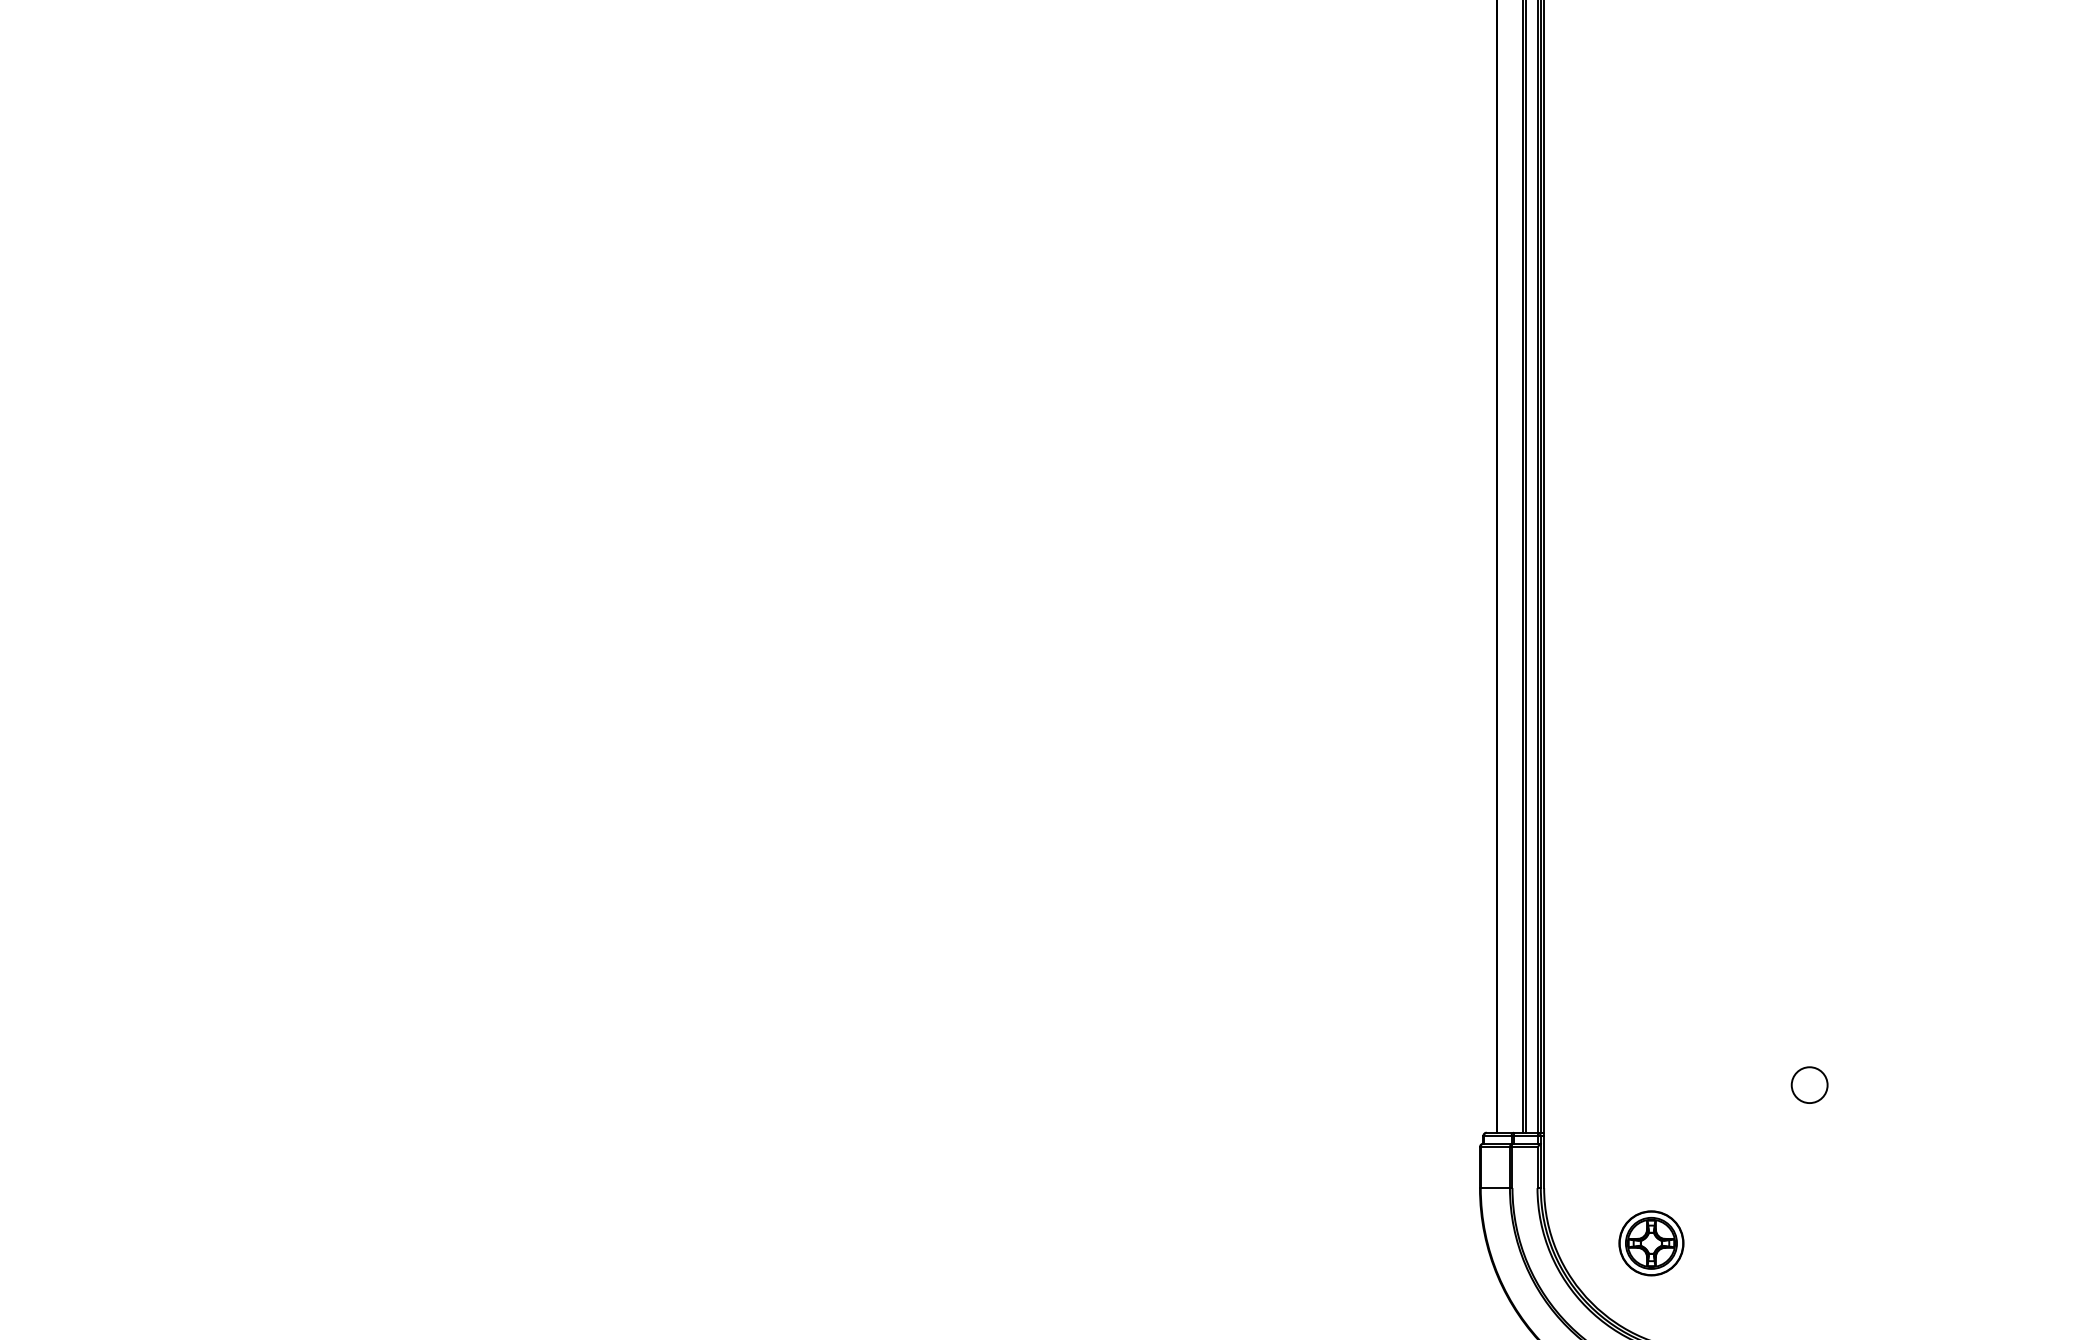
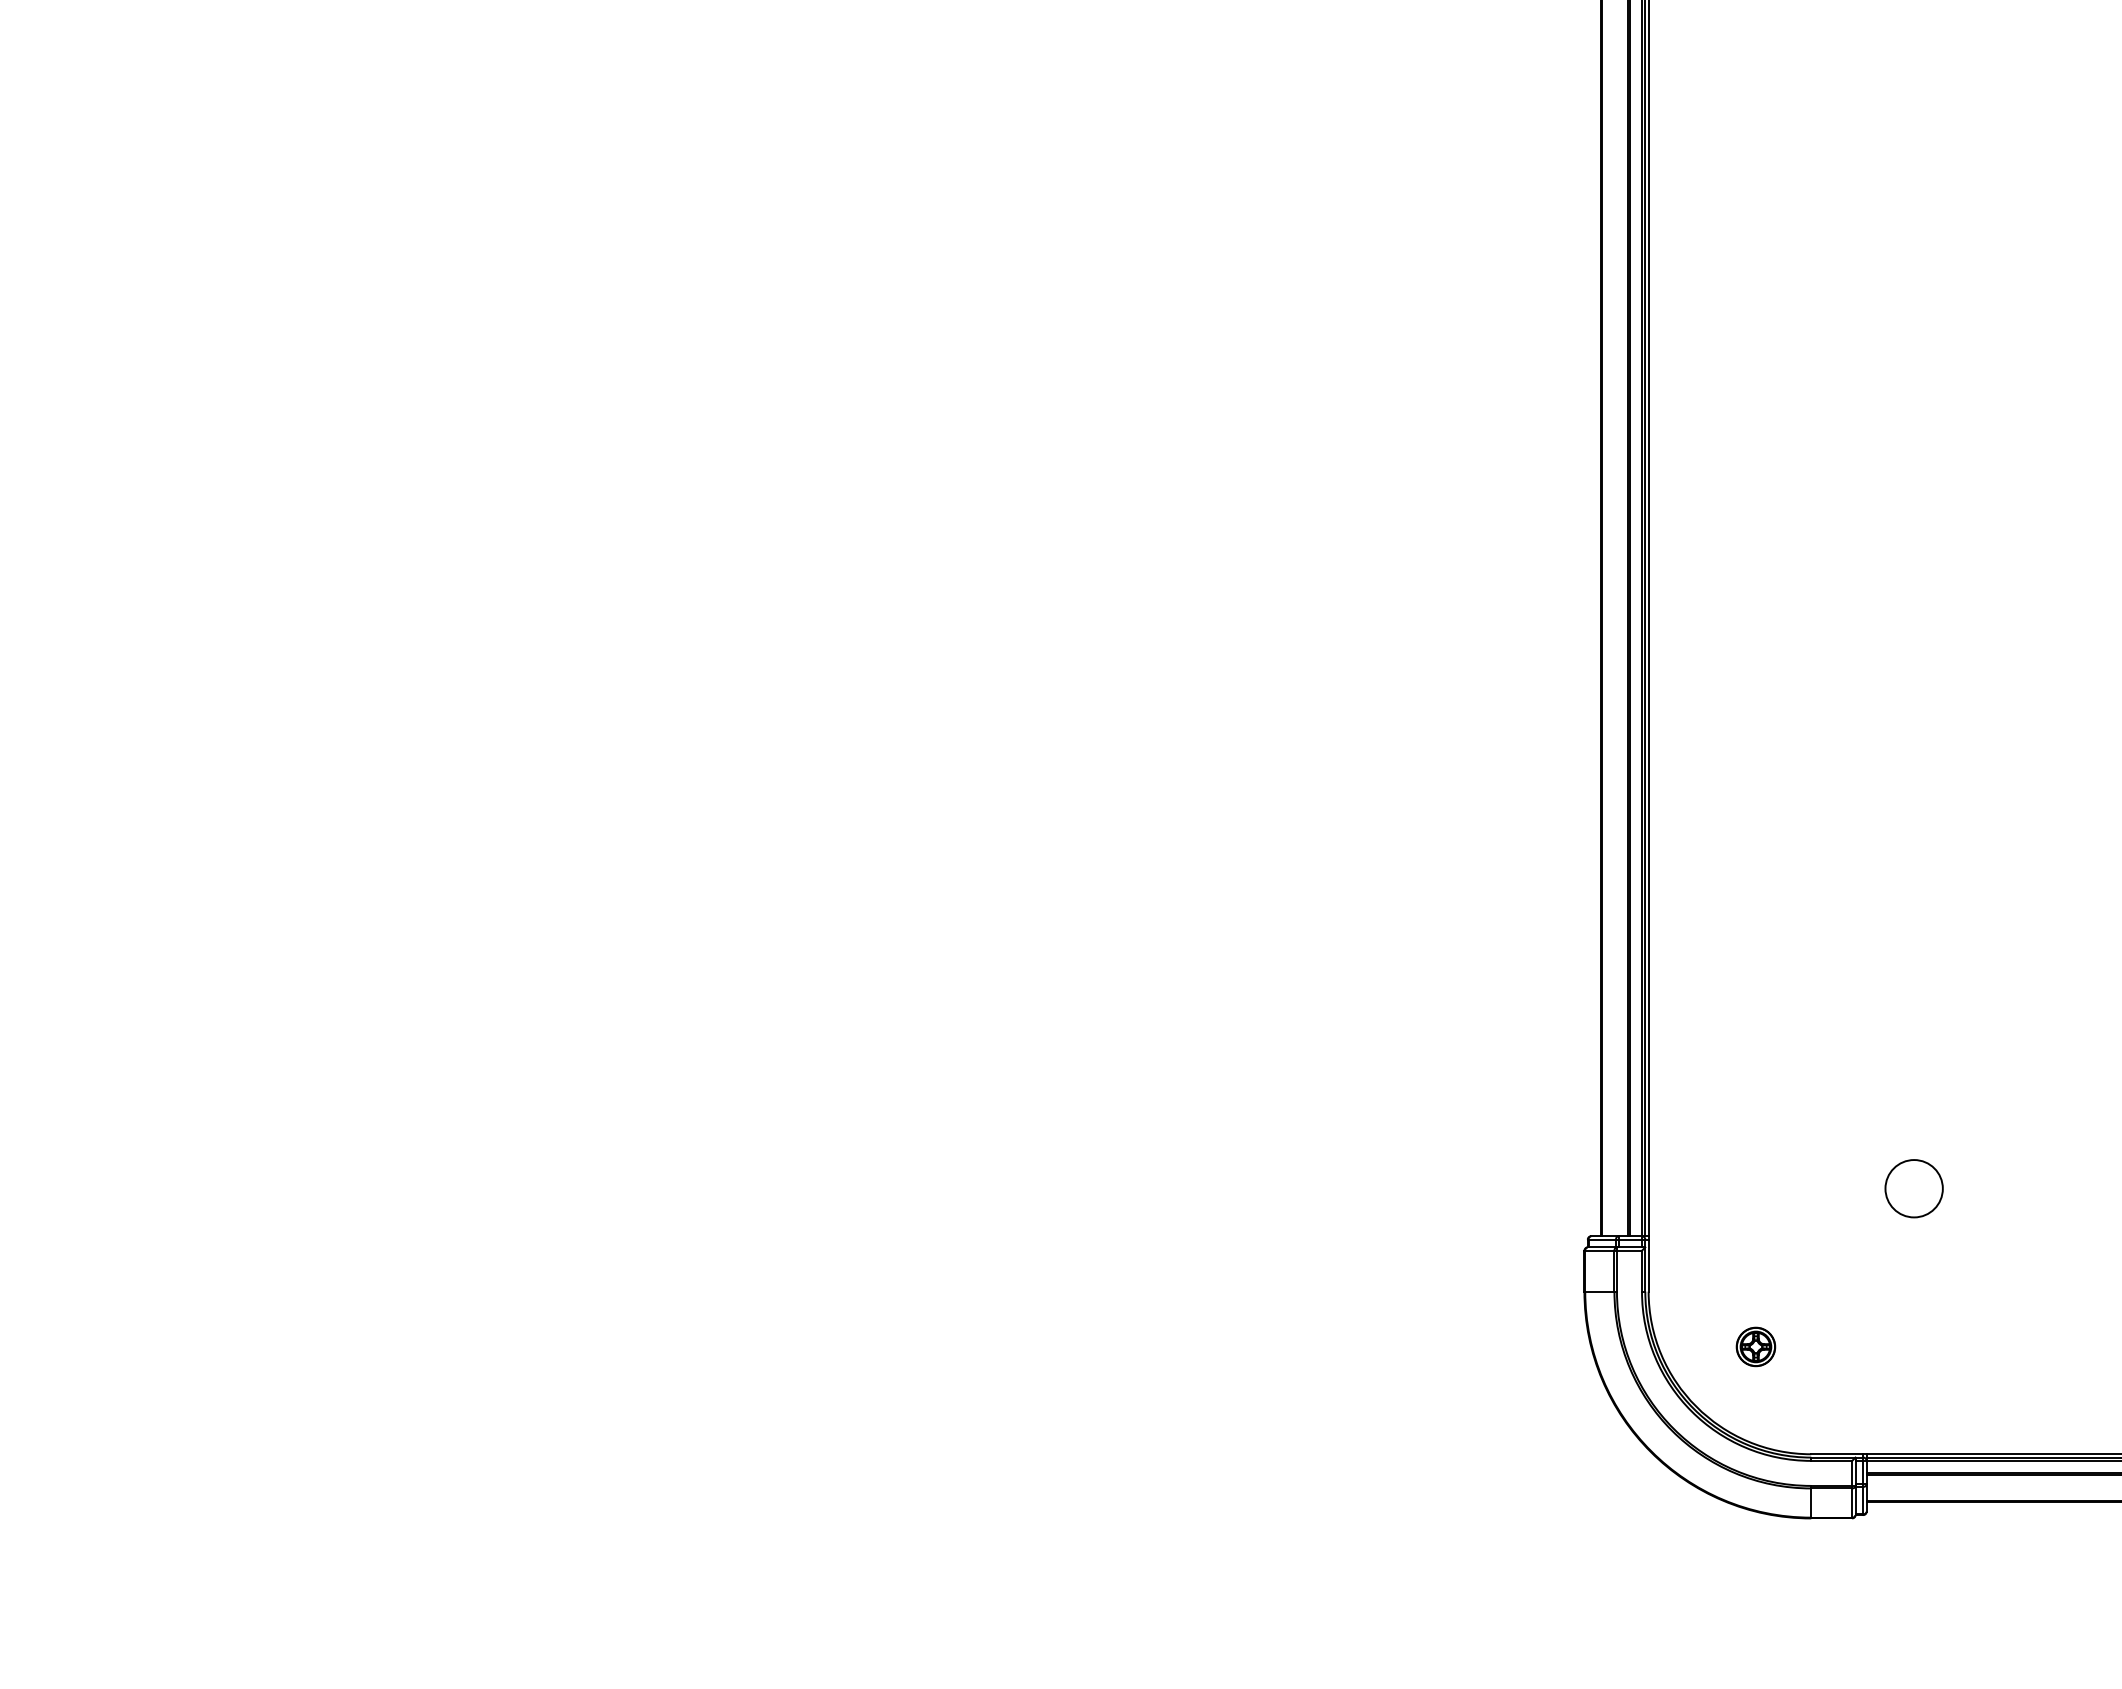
circle: (1810, 1084) -> (1914, 1188), size x1.6
part: (1651, 1242) -> (1755, 1346), size x0.6

